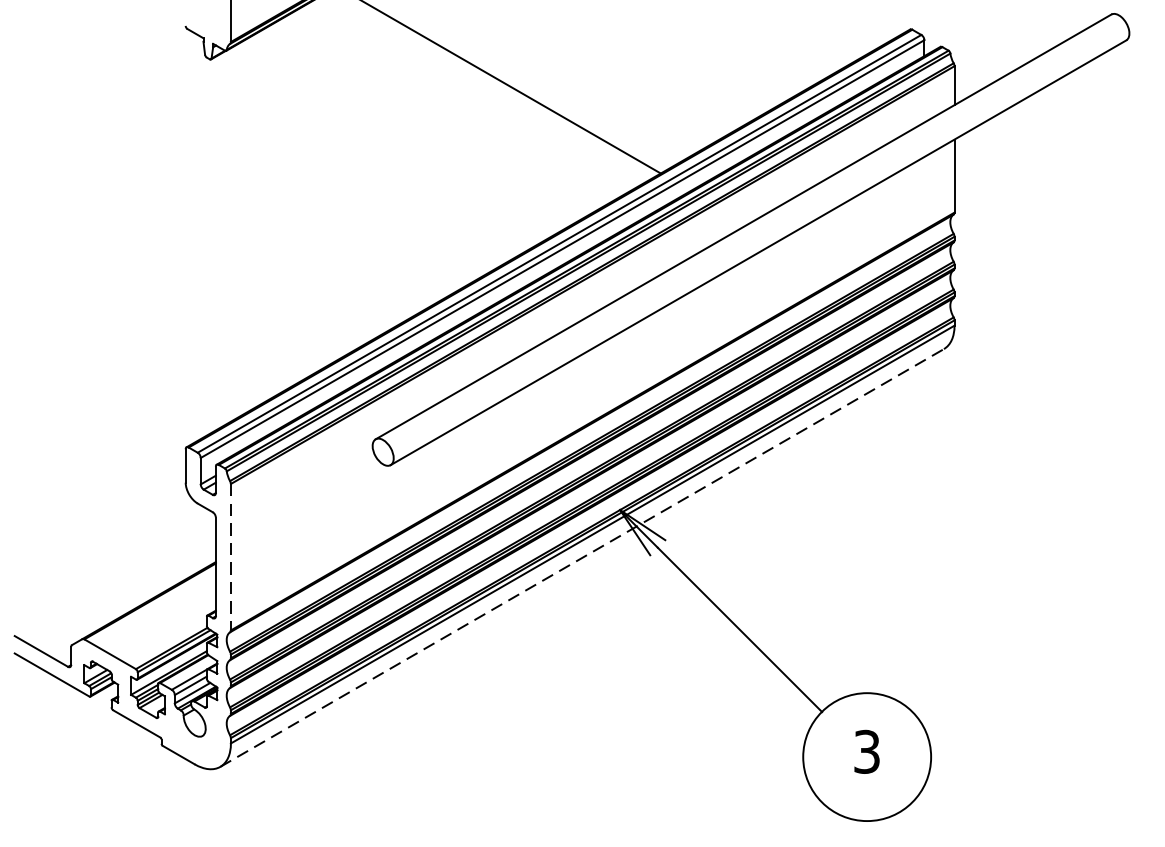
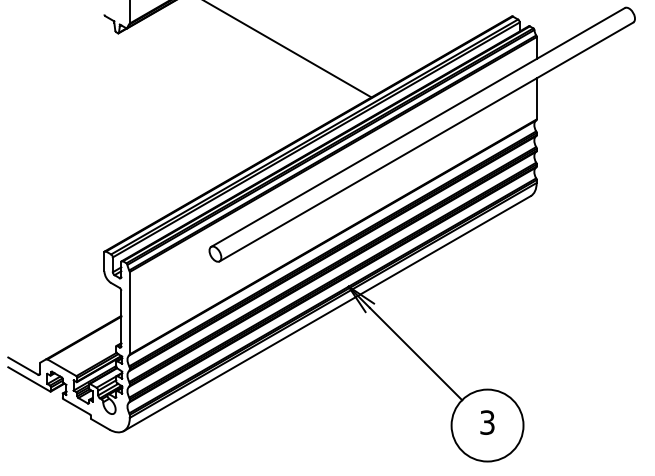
line: (230, 557) -> (129, 313), dashed -> solid
line: (582, 557) -> (327, 313), dashed -> solid

